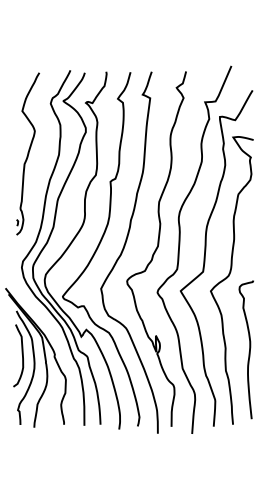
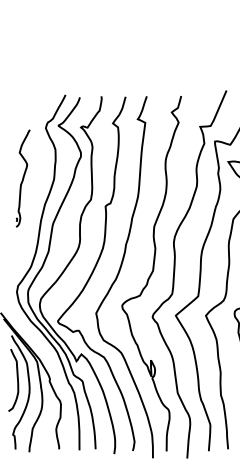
part: (27, 153) -> (22, 178), size x0.6

